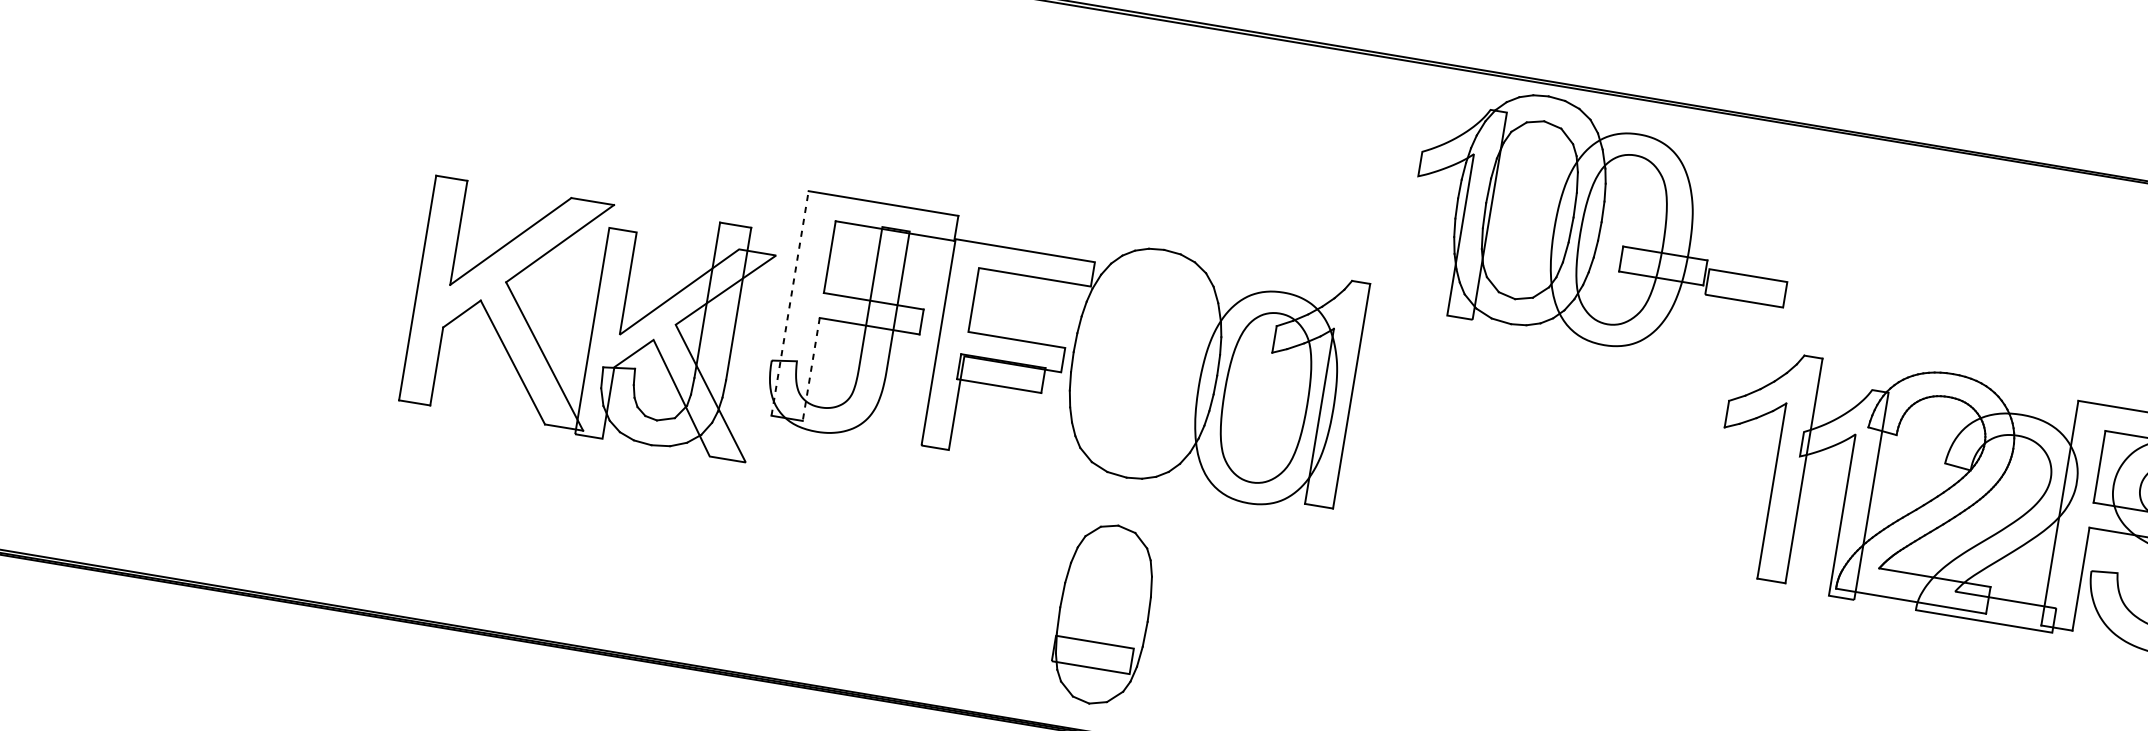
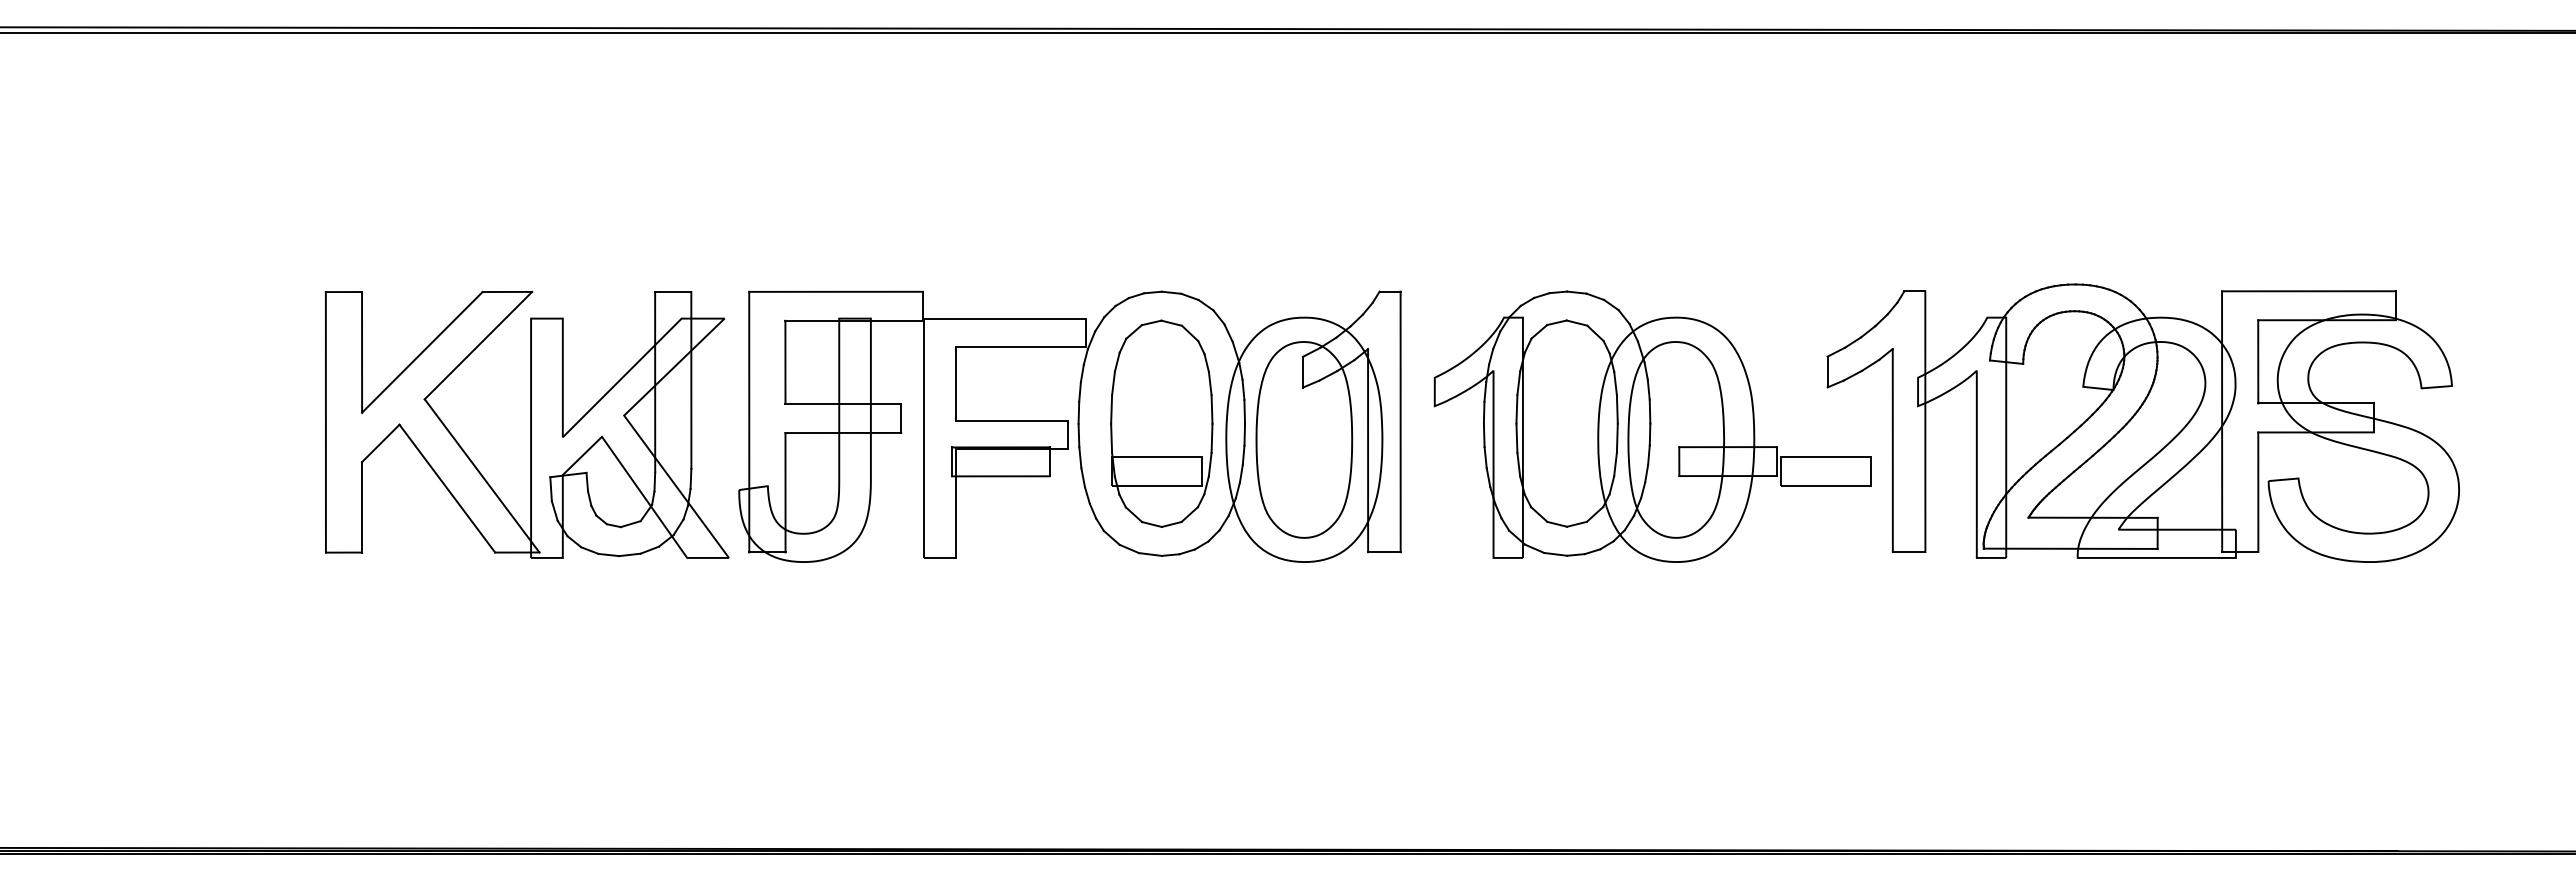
part: (1603, 224) -> (1652, 426), moved
line: (790, 302) -> (749, 421), dashed -> solid
part: (590, 318) -> (526, 424), moved
line: (811, 369) -> (785, 492), dashed -> solid
part: (1103, 614) -> (1161, 423), moved

